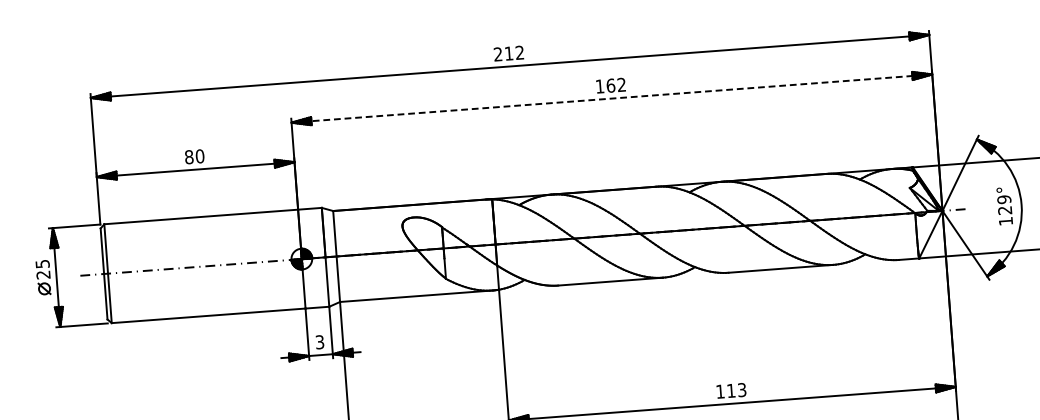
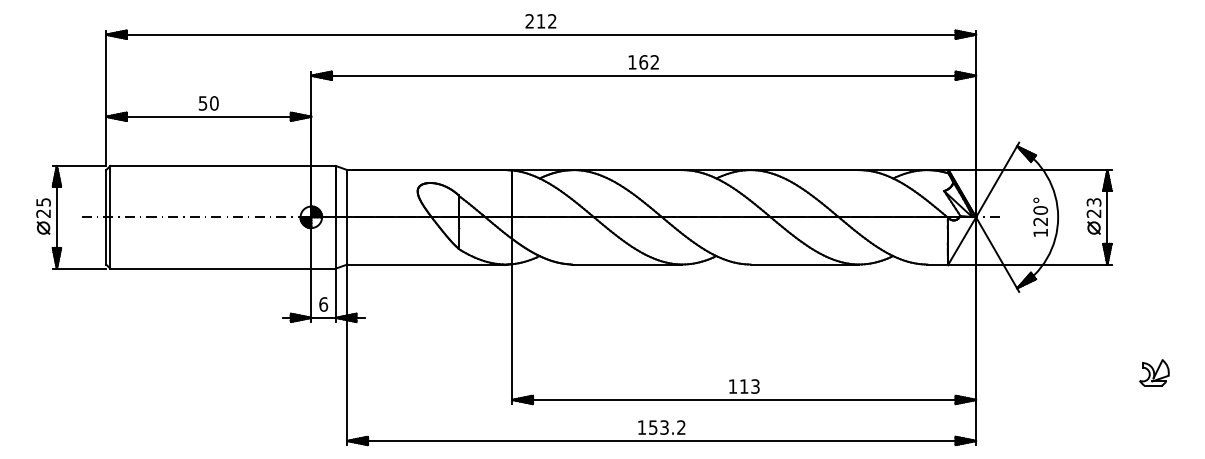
line: (612, 98) -> (644, 75), dashed -> solid
text: (188, 157) -> (202, 103), 80 -> 50
text: (1004, 199) -> (1040, 210), 129° -> 120°
text: (319, 342) -> (323, 304), 3 -> 6

